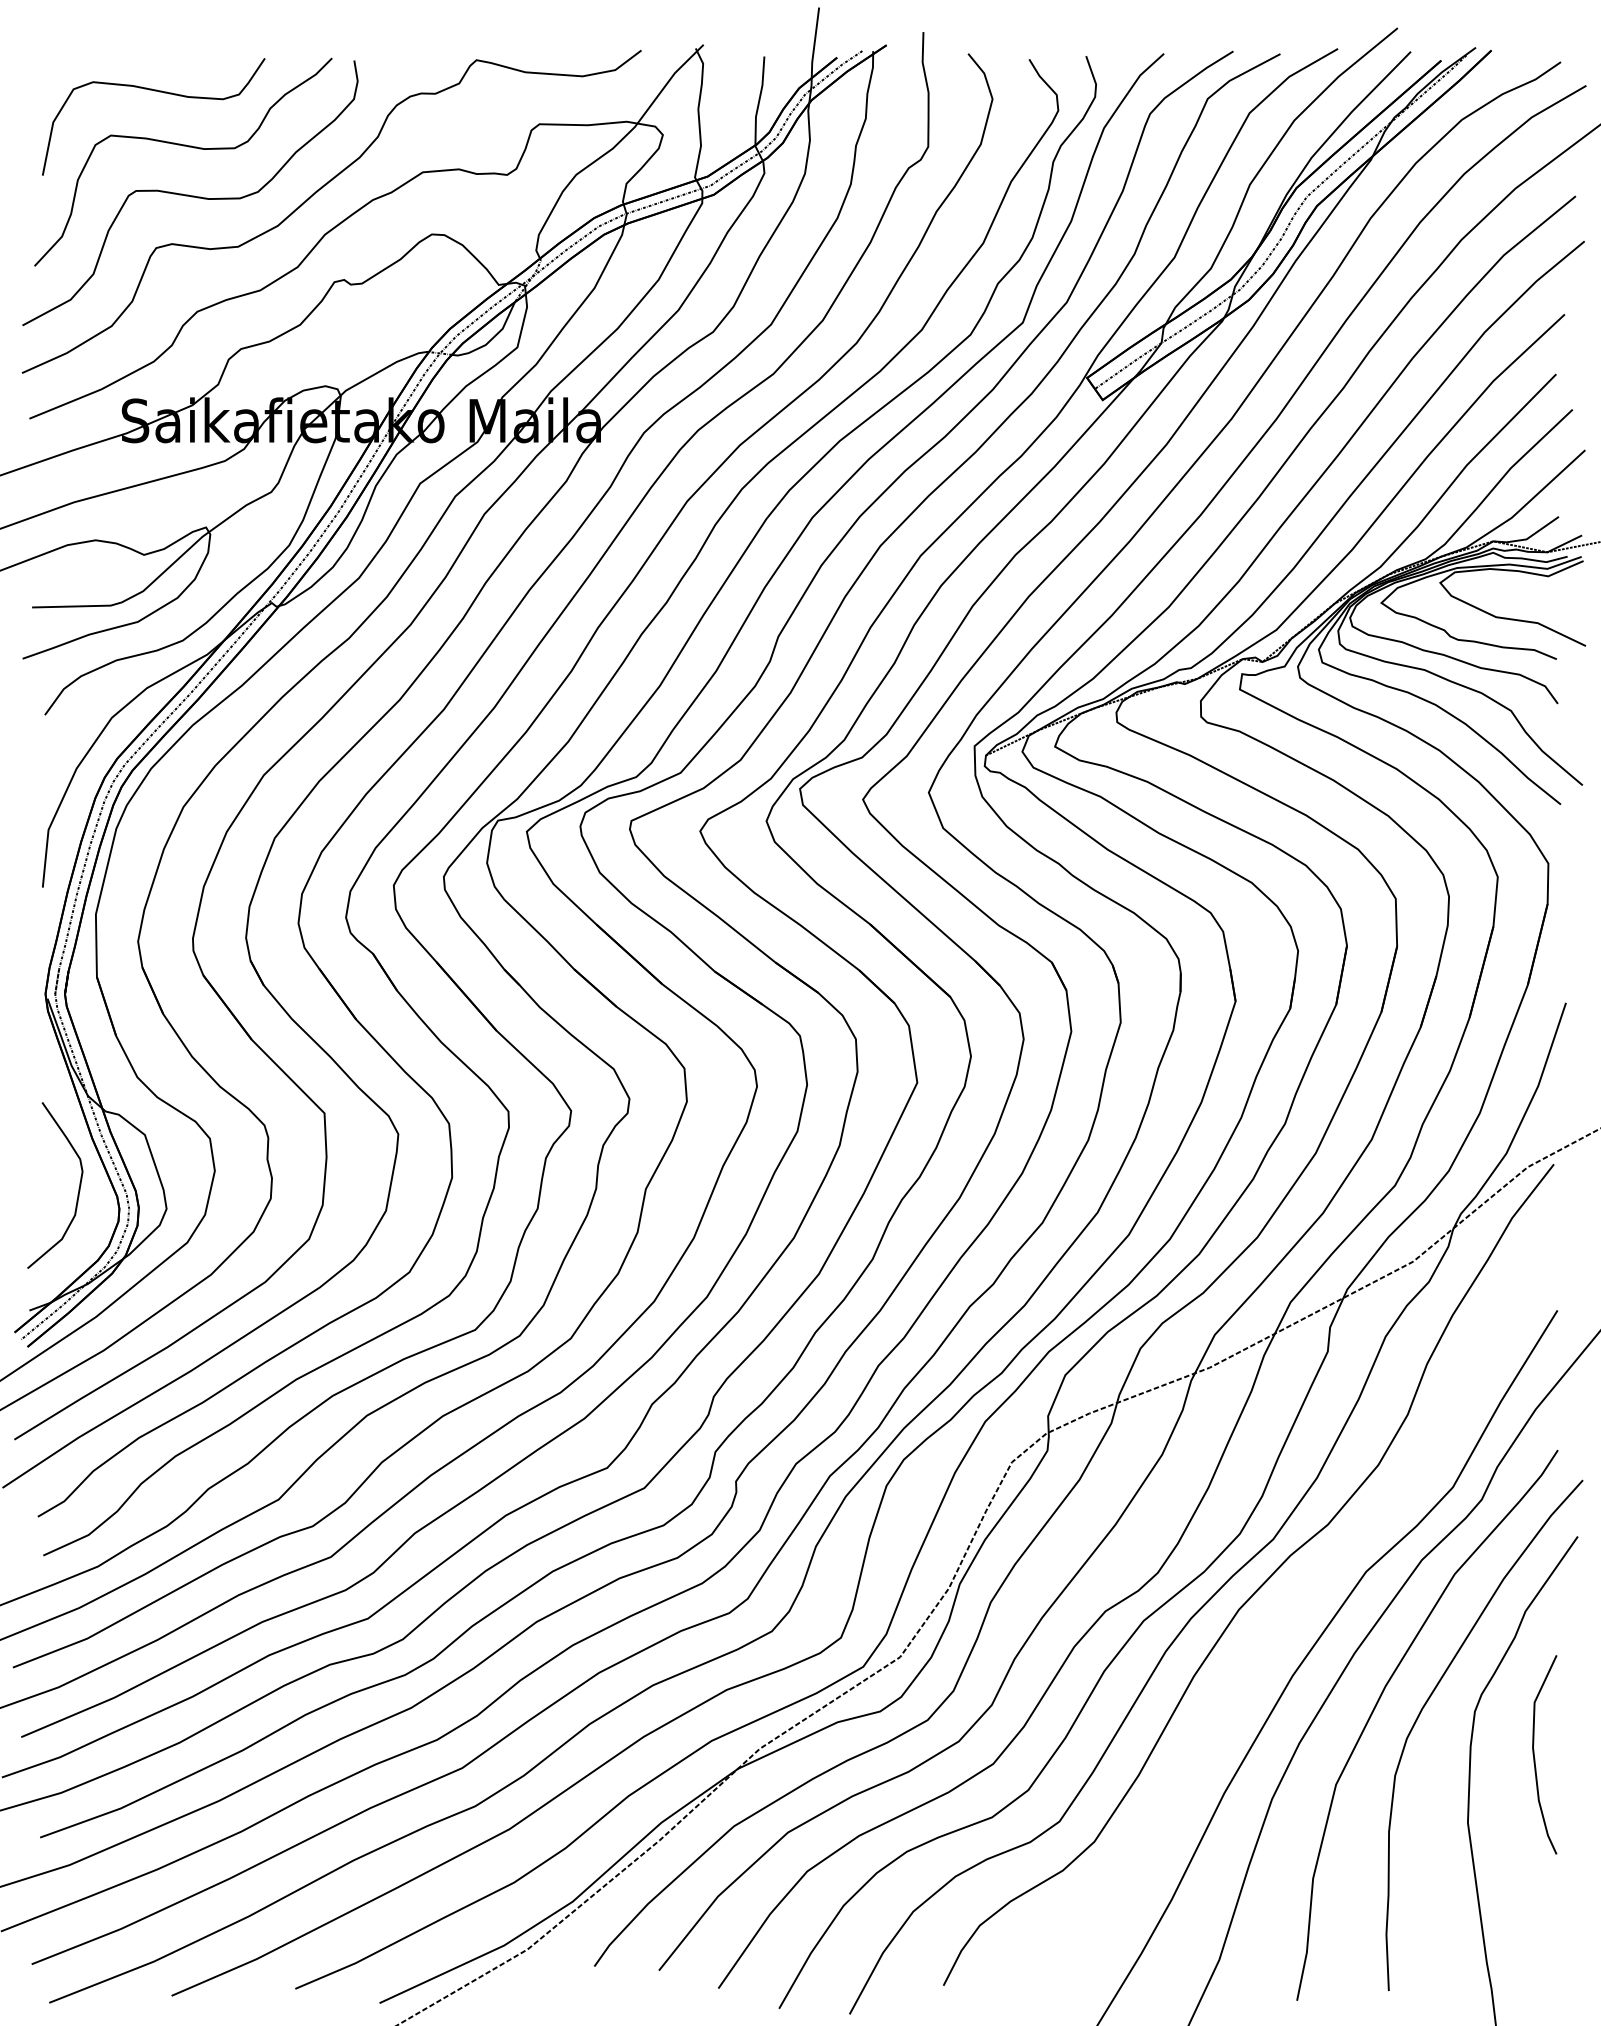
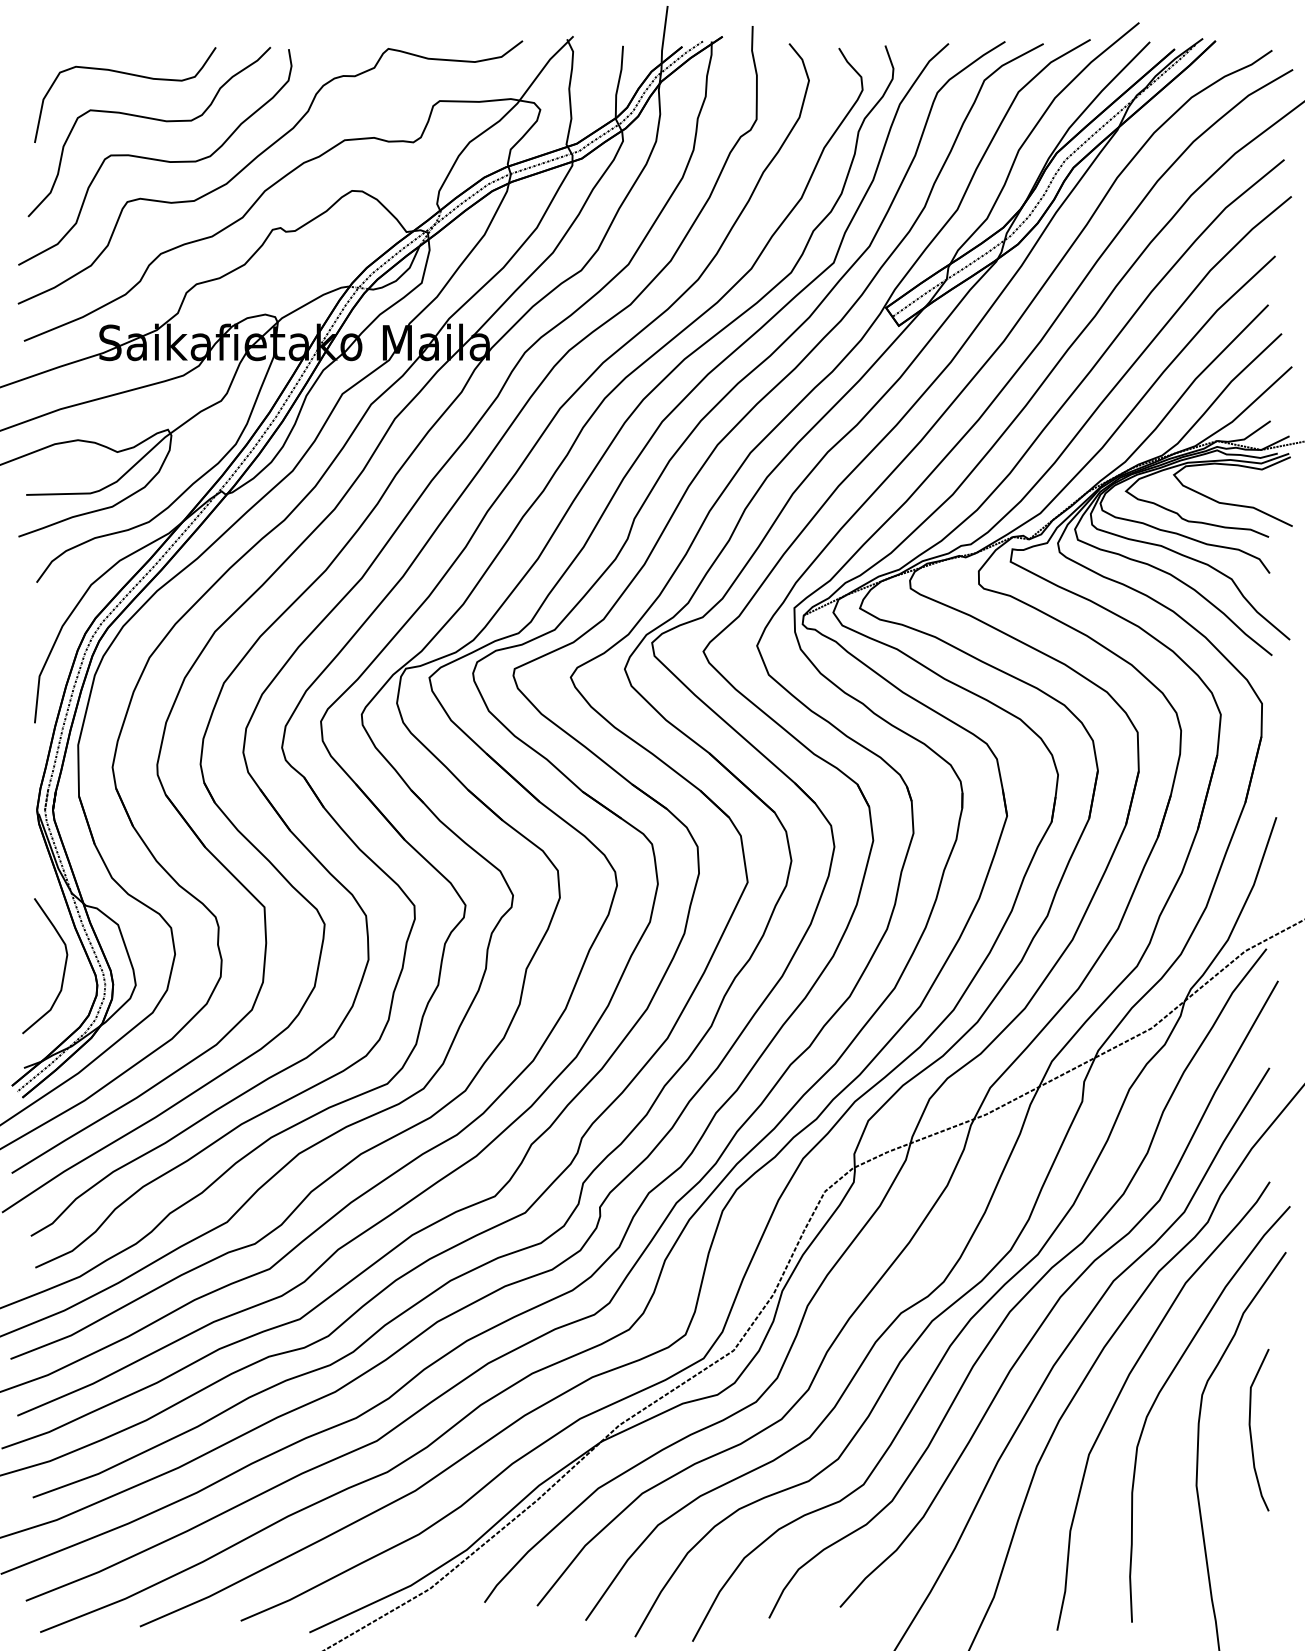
curve: (1301, 1589) -> (1060, 1295), added

